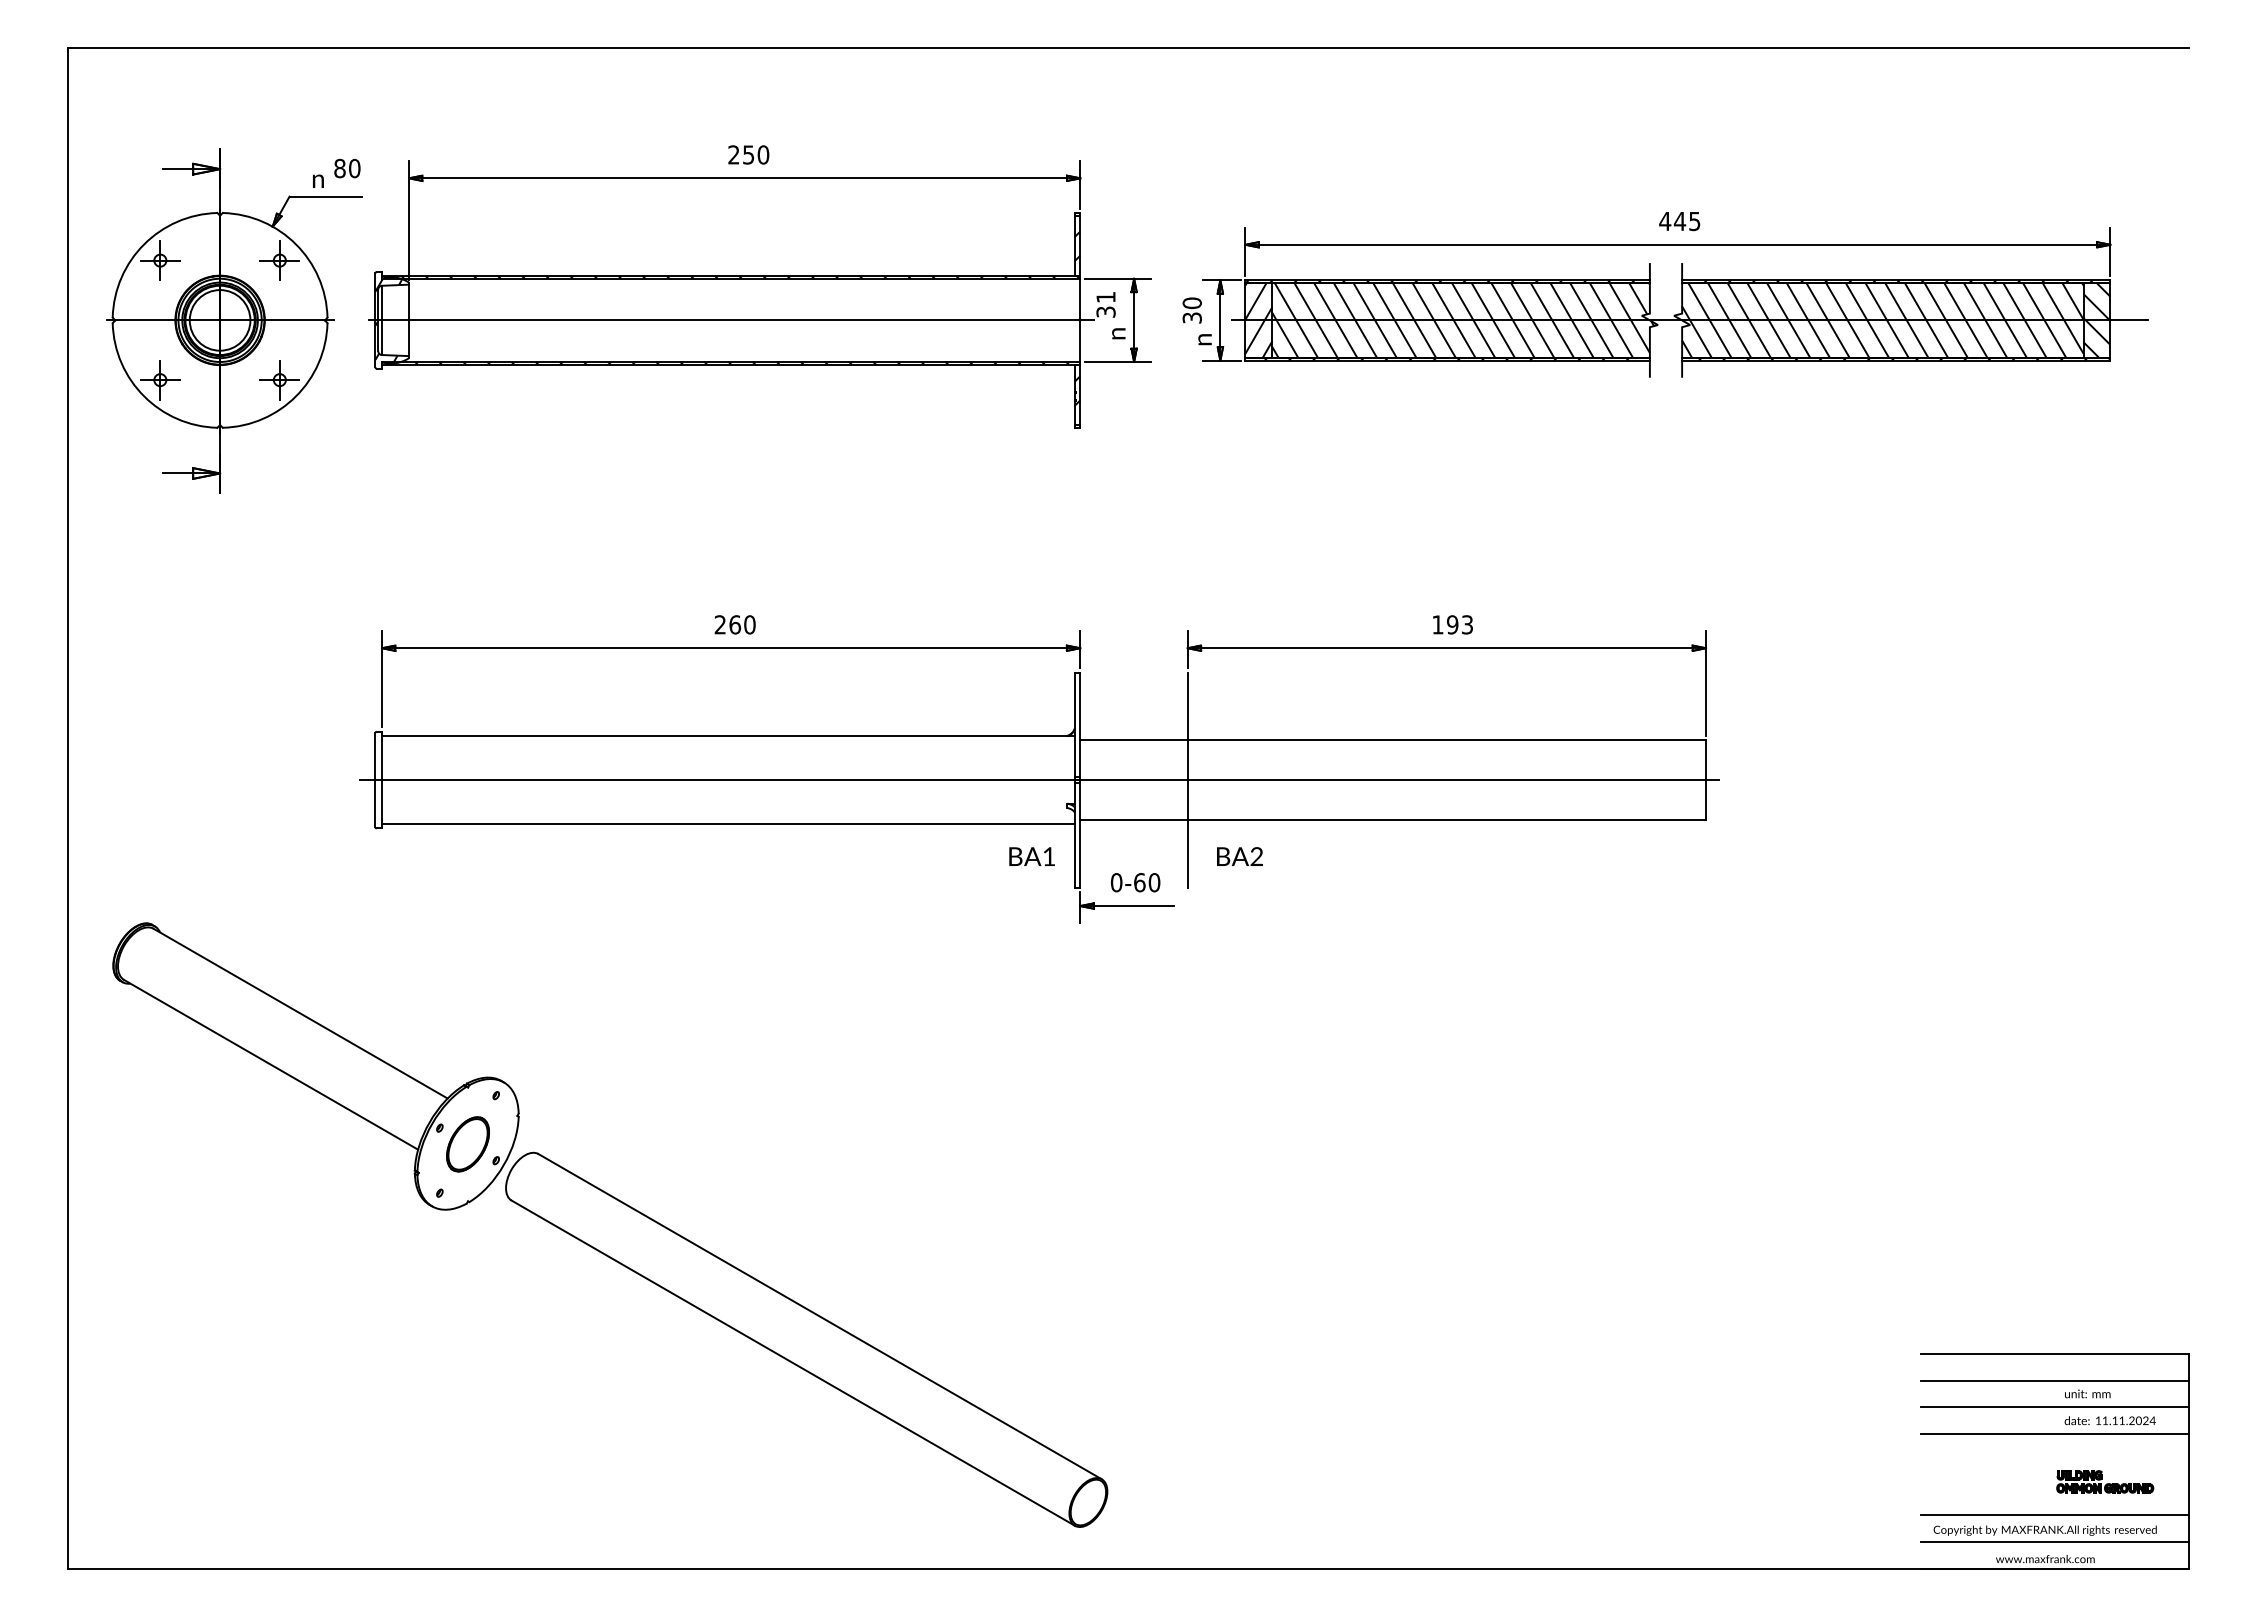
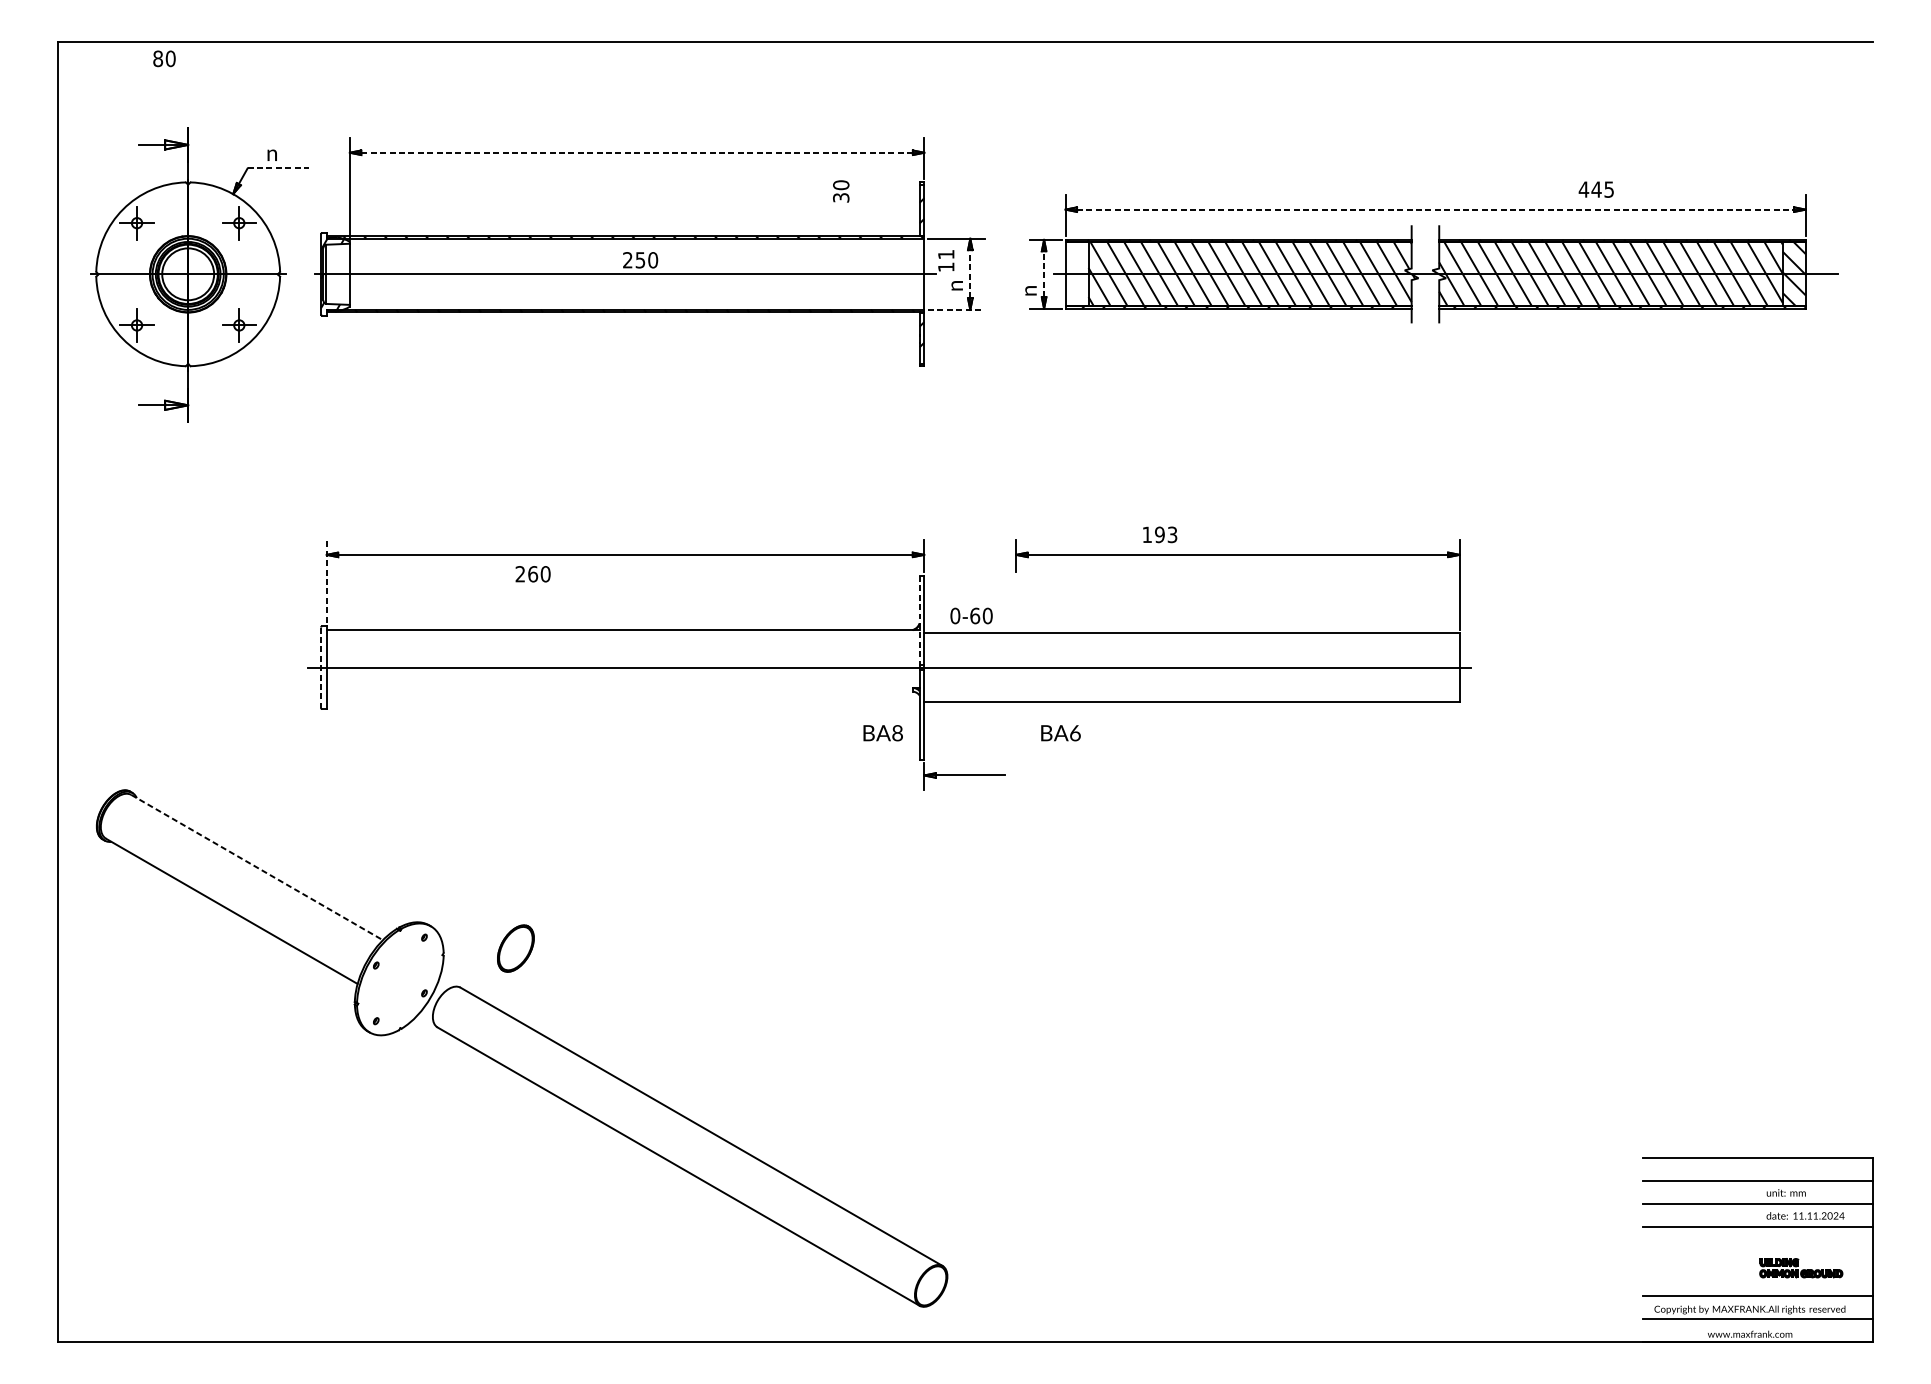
text: (748, 154) -> (640, 259), moved
text: (347, 168) -> (164, 58), moved
line: (745, 178) -> (637, 152), solid -> dashed
line: (326, 196) -> (279, 168), solid -> dashed
text: (1679, 221) -> (1596, 189), moved
line: (1678, 244) -> (1436, 209), solid -> dashed
text: (1191, 310) -> (840, 191), moved
text: (1105, 311) -> (945, 266), 31 -> 11
line: (1134, 319) -> (970, 273), solid -> dashed
hatch: (1258, 319) -> (1076, 273), removed
line: (1220, 320) -> (1044, 274), solid -> dashed
line: (1118, 362) -> (956, 310), solid -> dashed
text: (734, 624) -> (532, 573), moved
text: (1452, 624) -> (1159, 534), moved
line: (382, 678) -> (327, 580), solid -> dashed
line: (1074, 725) -> (919, 620), solid -> dashed
line: (1187, 779) -> (1015, 667), removed
line: (375, 780) -> (321, 668), solid -> dashed
line: (728, 824) -> (623, 705), removed
text: (1049, 856) -> (897, 733), BA1 -> BA8
text: (1256, 856) -> (1075, 733), BA2 -> BA6
text: (1135, 882) -> (971, 615), moved
line: (300, 1013) -> (256, 867), solid -> dashed
part: (467, 1144) -> (515, 948), moved

